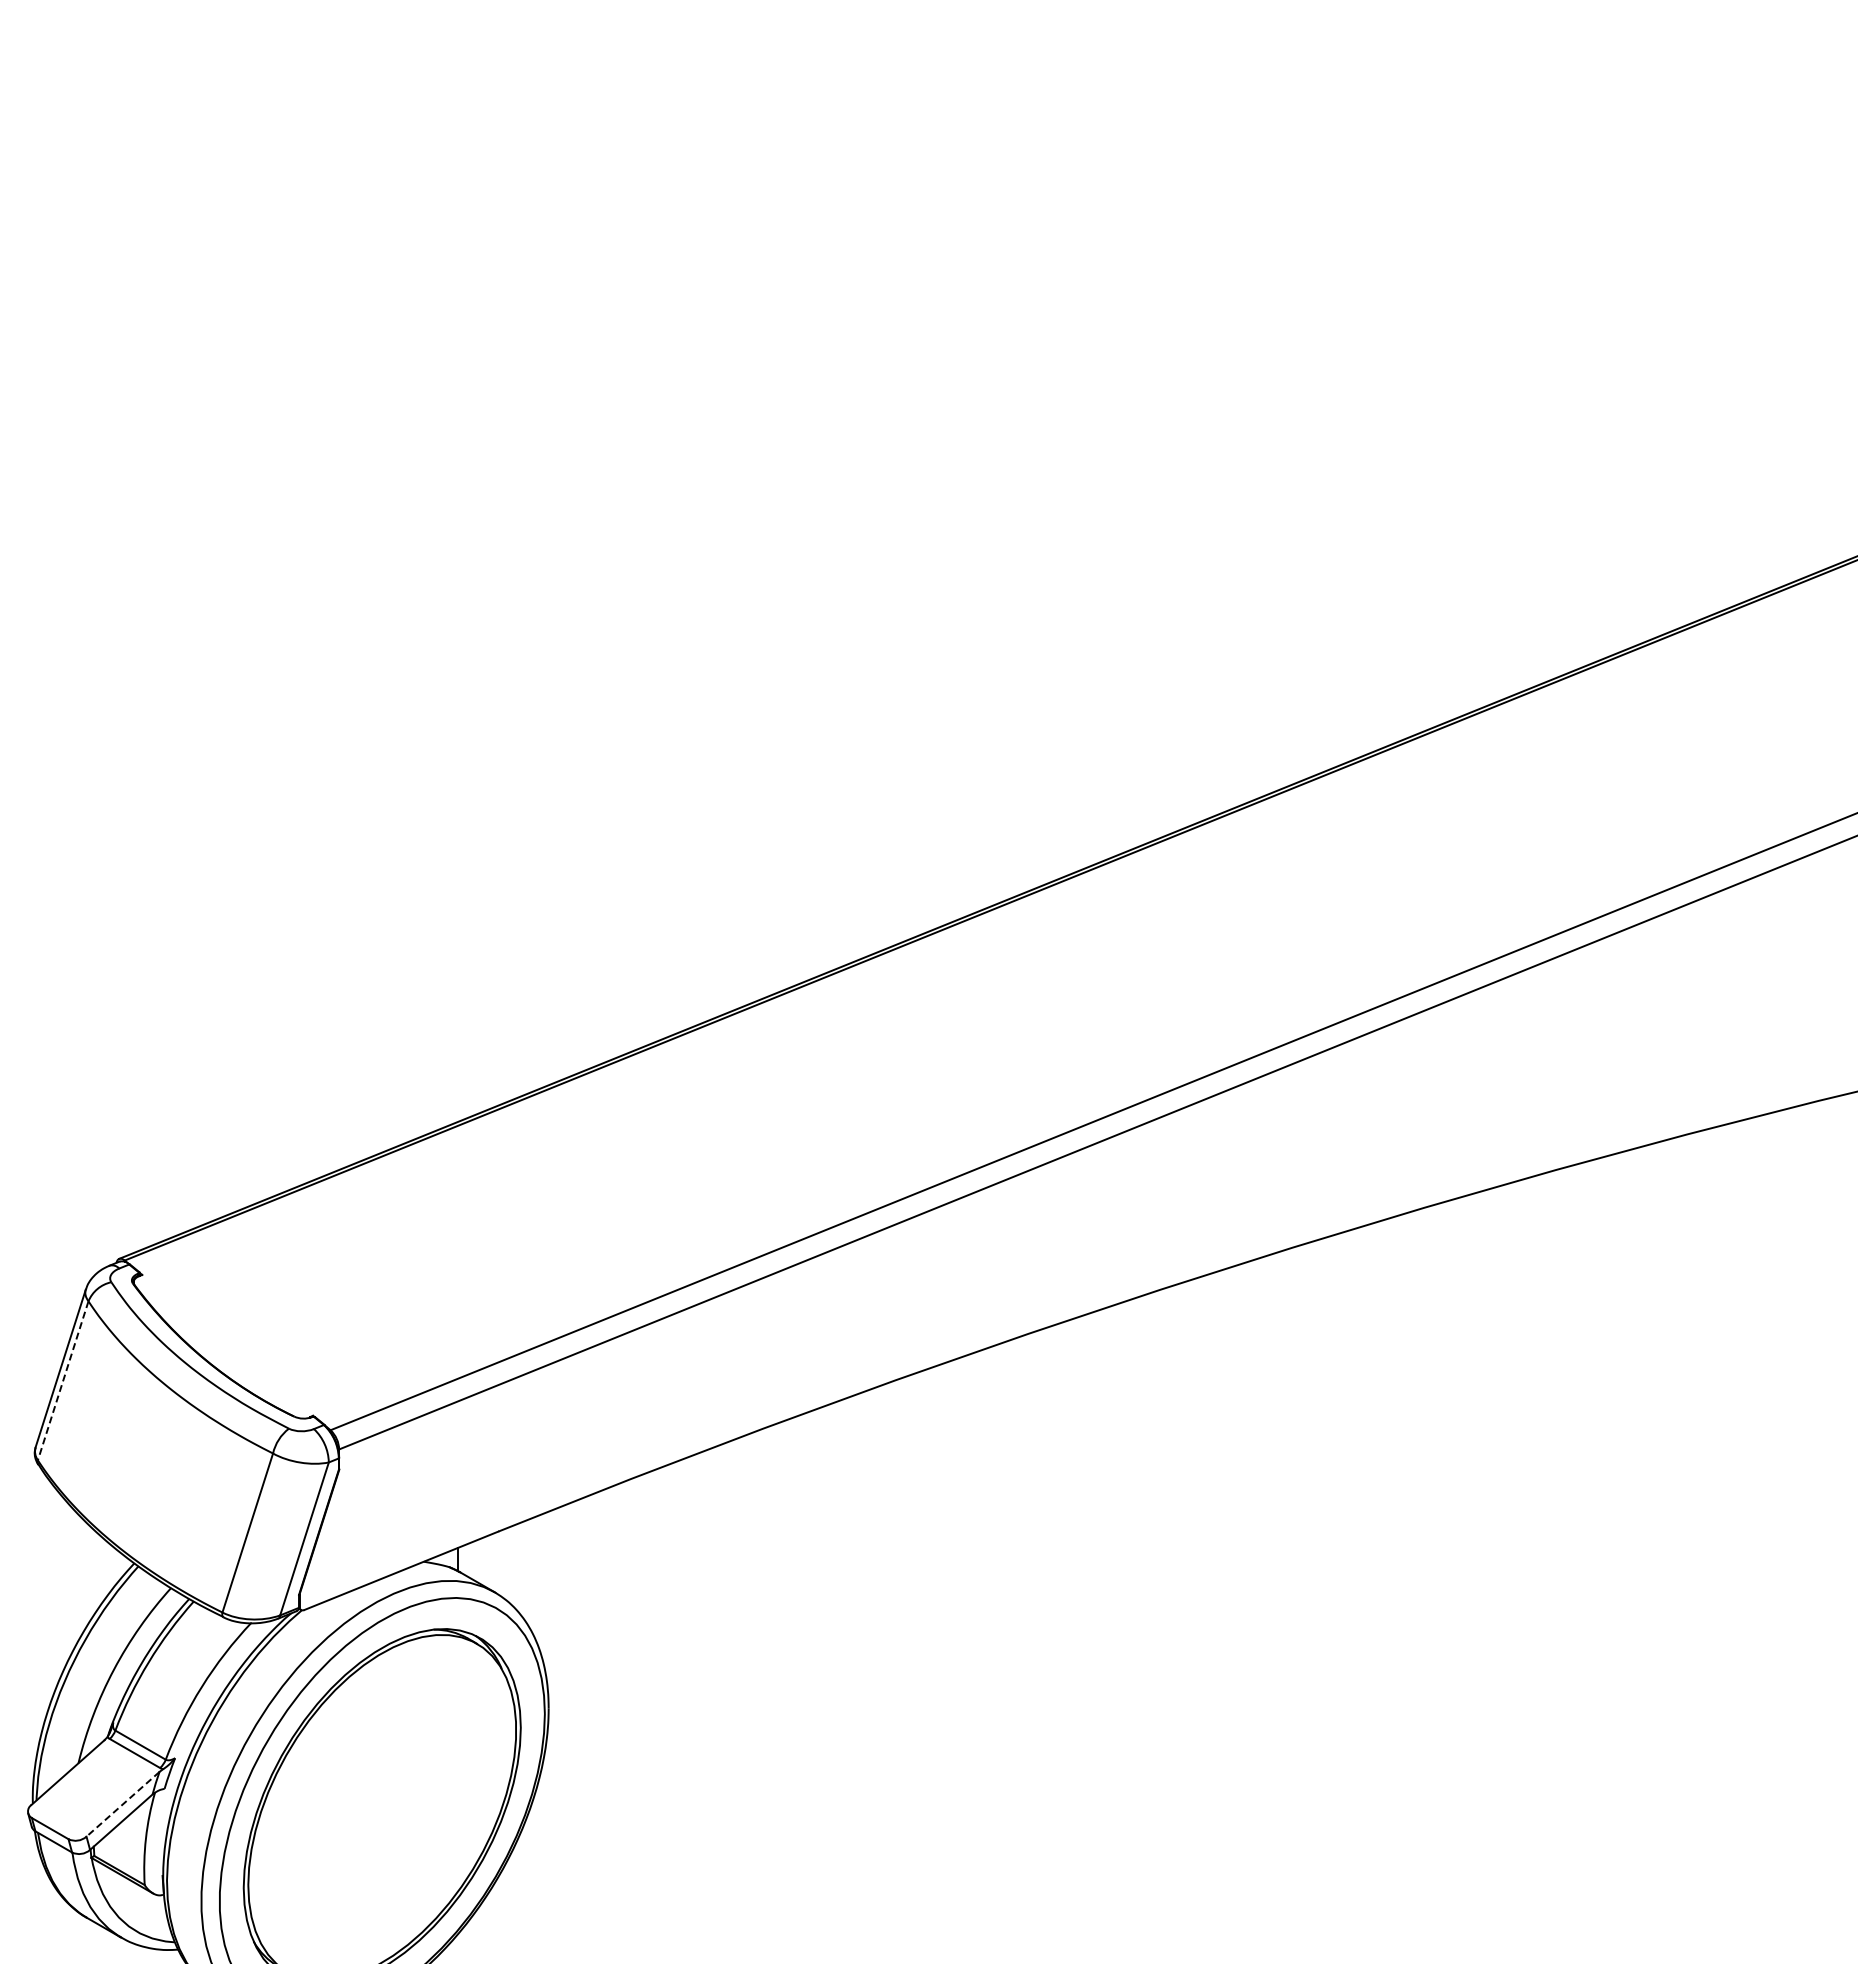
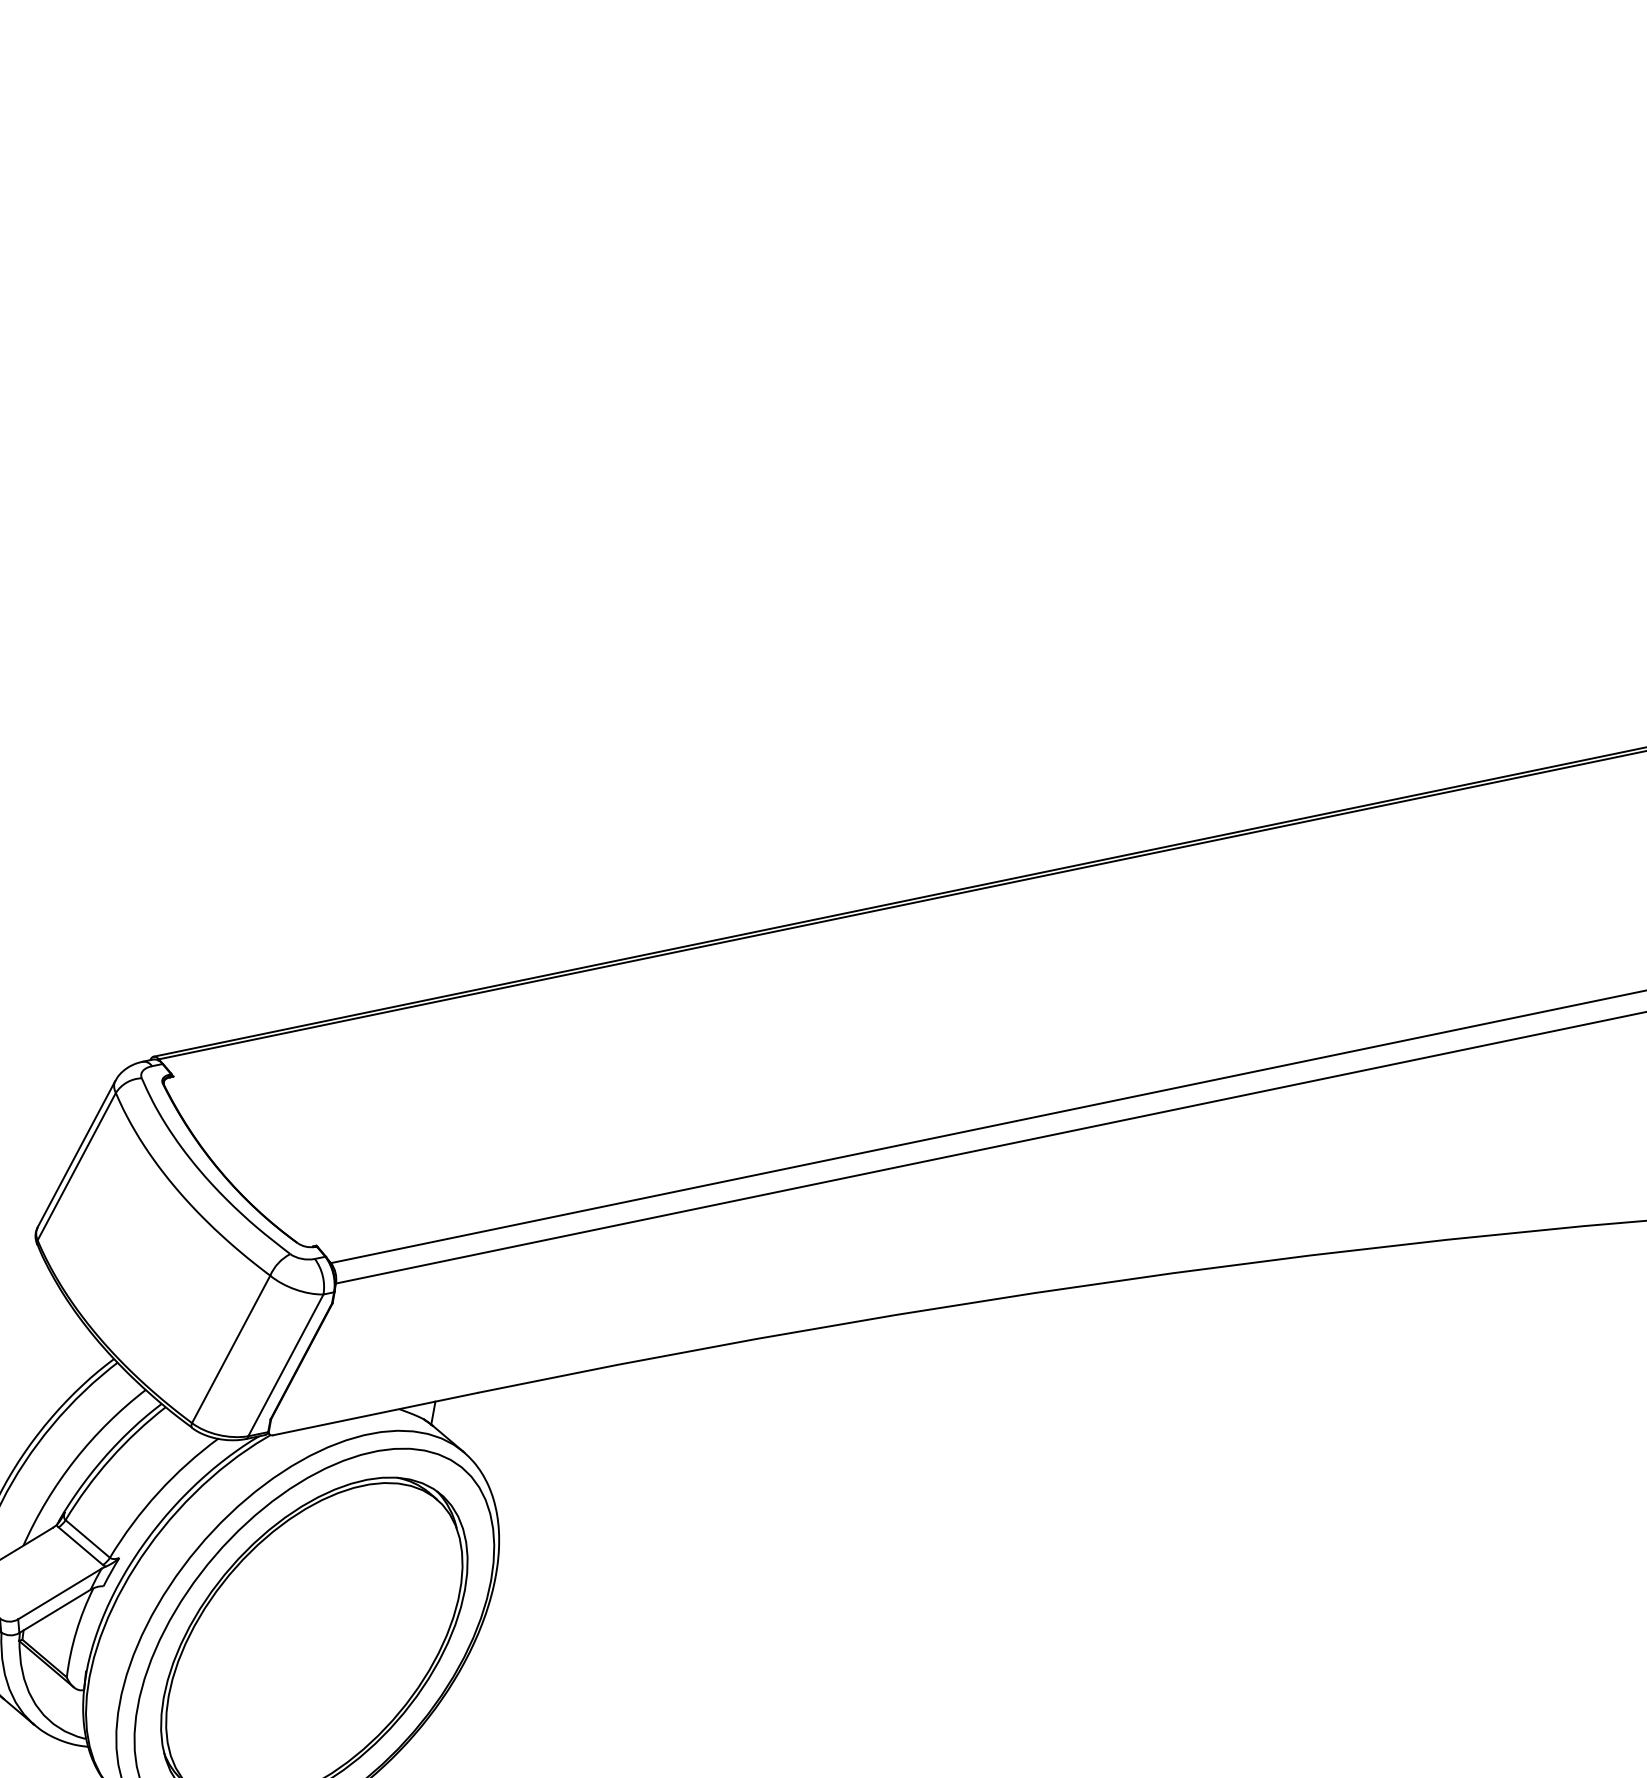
line: (63, 1381) -> (76, 1167), dashed -> solid
line: (123, 1804) -> (60, 1594), dashed -> solid

